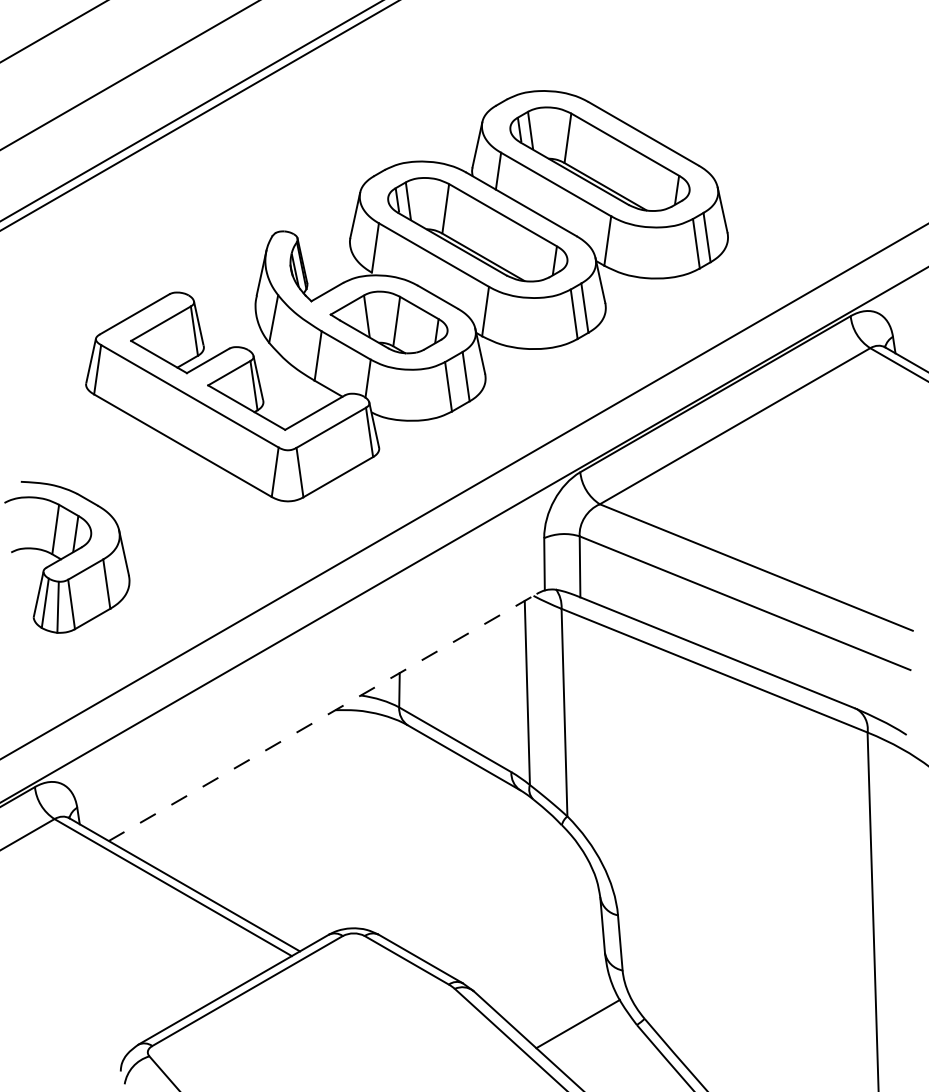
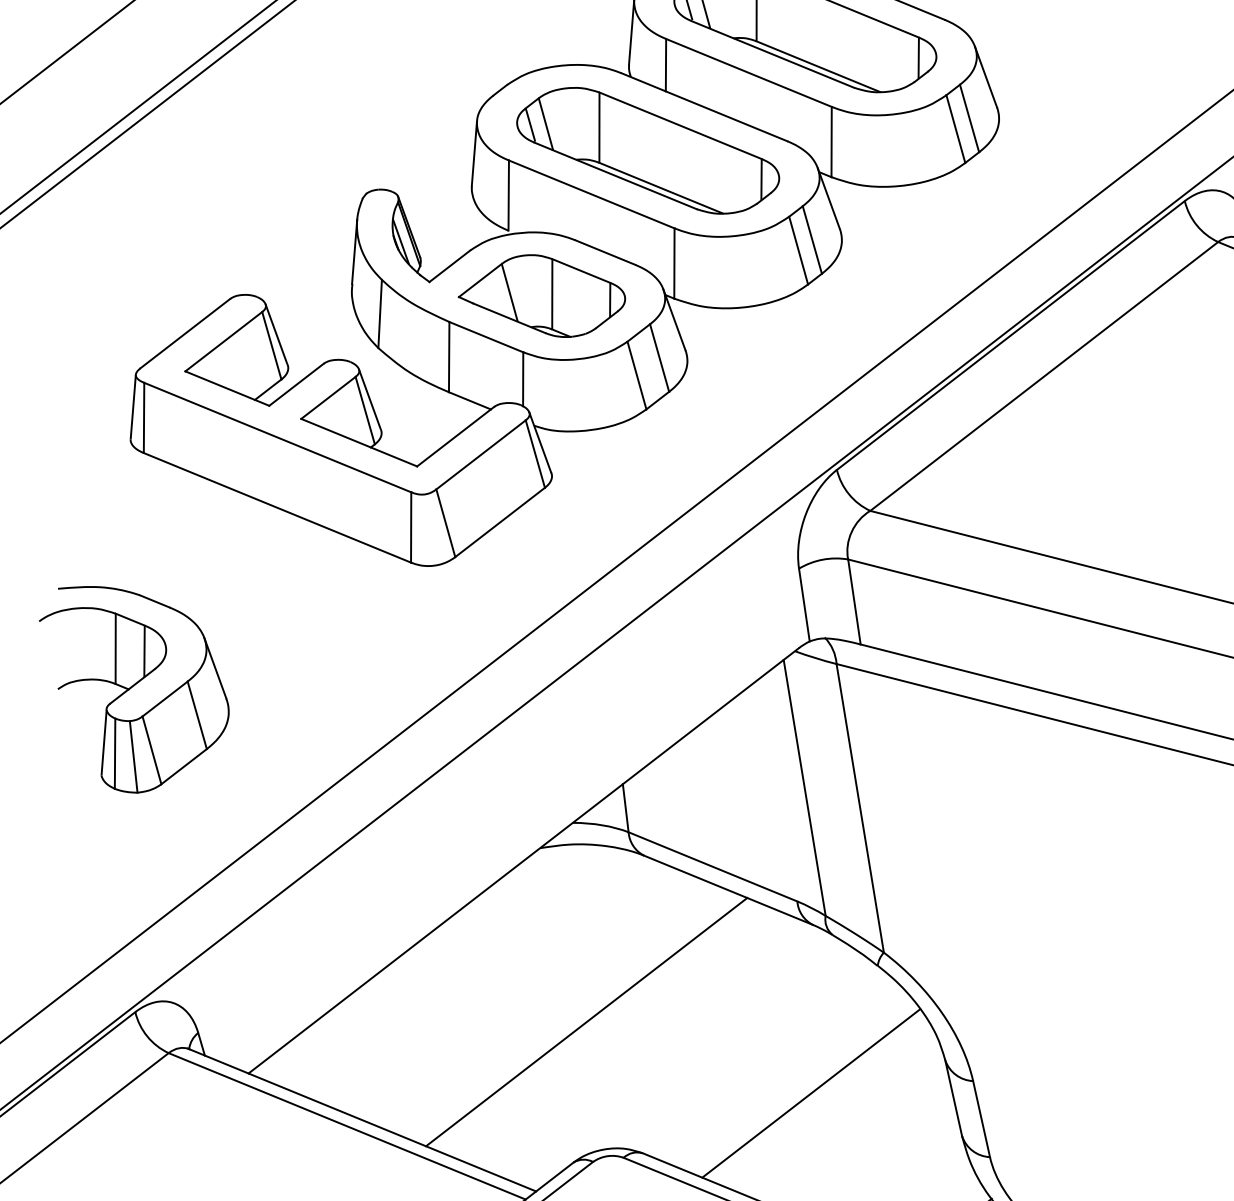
line: (322, 717) -> (523, 860), dashed -> solid
line: (351, 836) -> (586, 1021), added
line: (502, 908) -> (810, 1093), added

